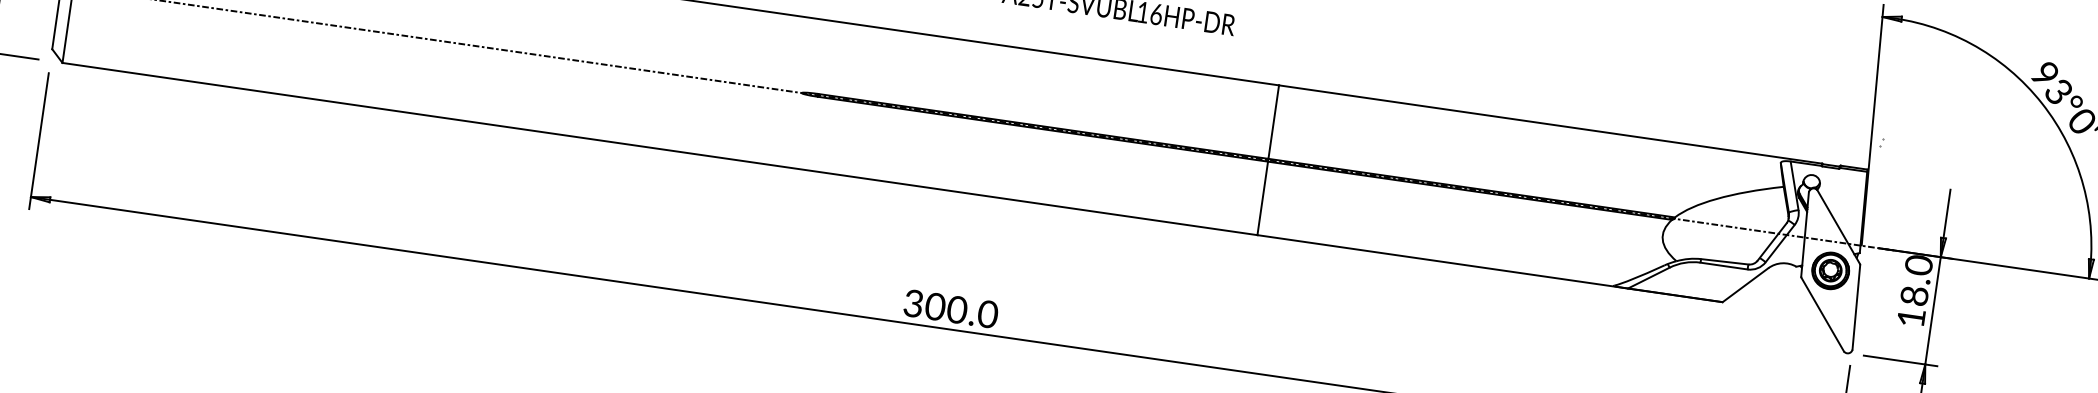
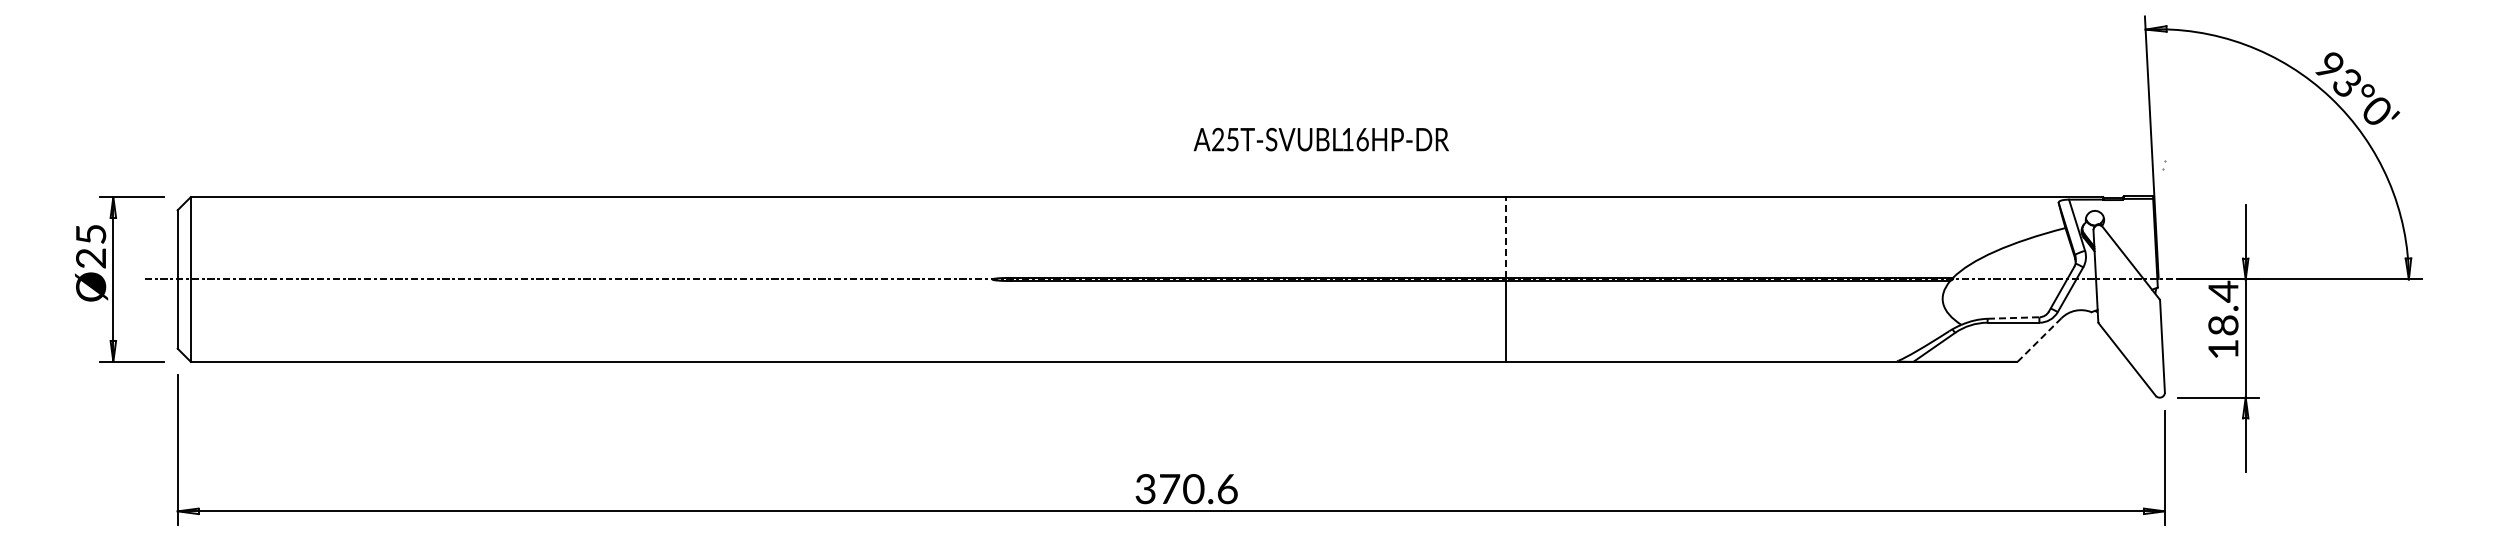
line: (1273, 122) -> (1505, 237), solid -> dashed
line: (1724, 262) -> (2013, 318), solid -> dashed
text: (1919, 265) -> (2223, 291), 18.0 -> 18.4
part: (1830, 271) -> (2129, 311), removed
line: (1745, 285) -> (2039, 340), solid -> dashed
text: (961, 310) -> (1198, 489), 300.0 -> 370.6

